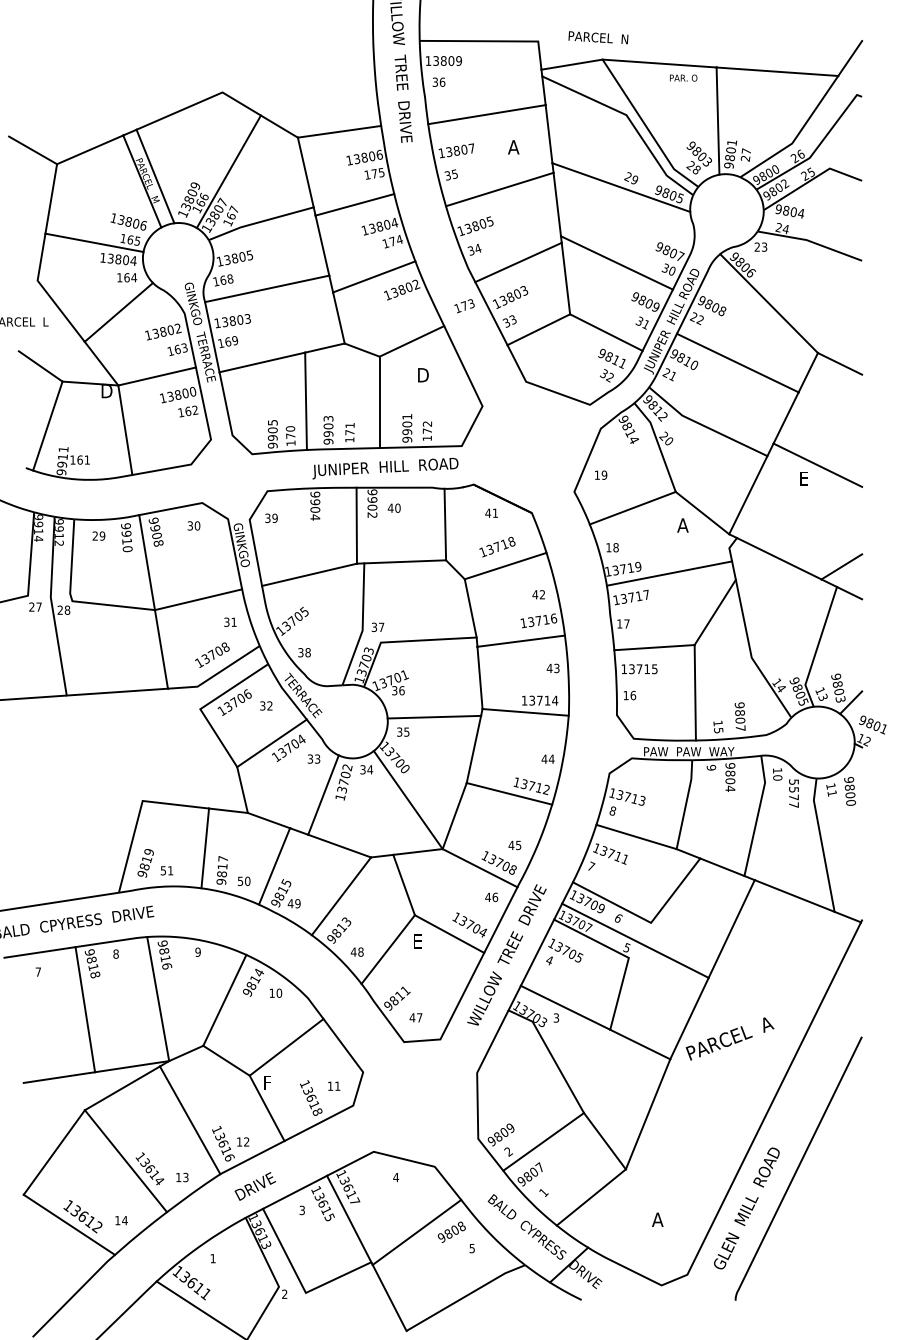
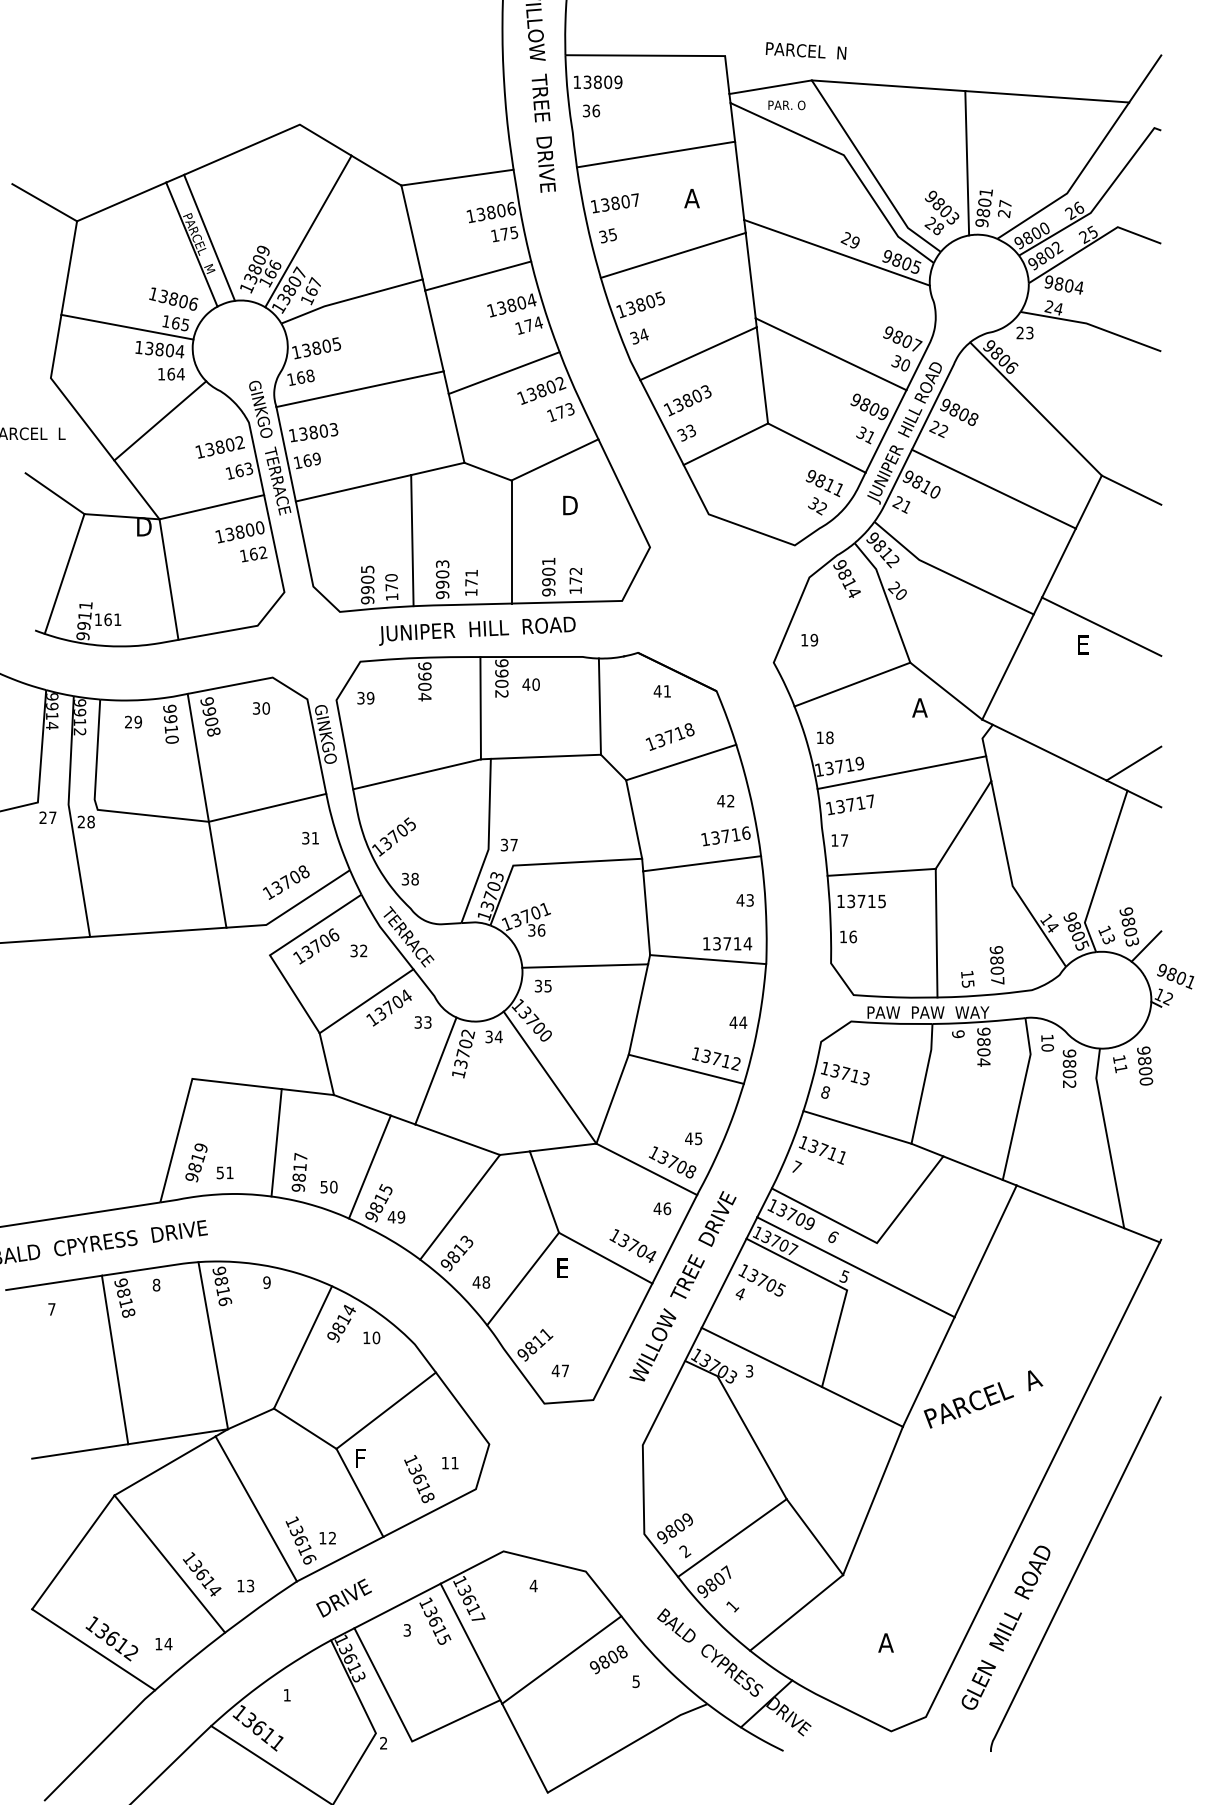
text: (683, 78) -> (786, 105), moved
text: (464, 306) -> (560, 412), moved
text: (385, 468) -> (477, 630), moved
text: (793, 793) -> (1069, 1068), 5577 -> 9802

